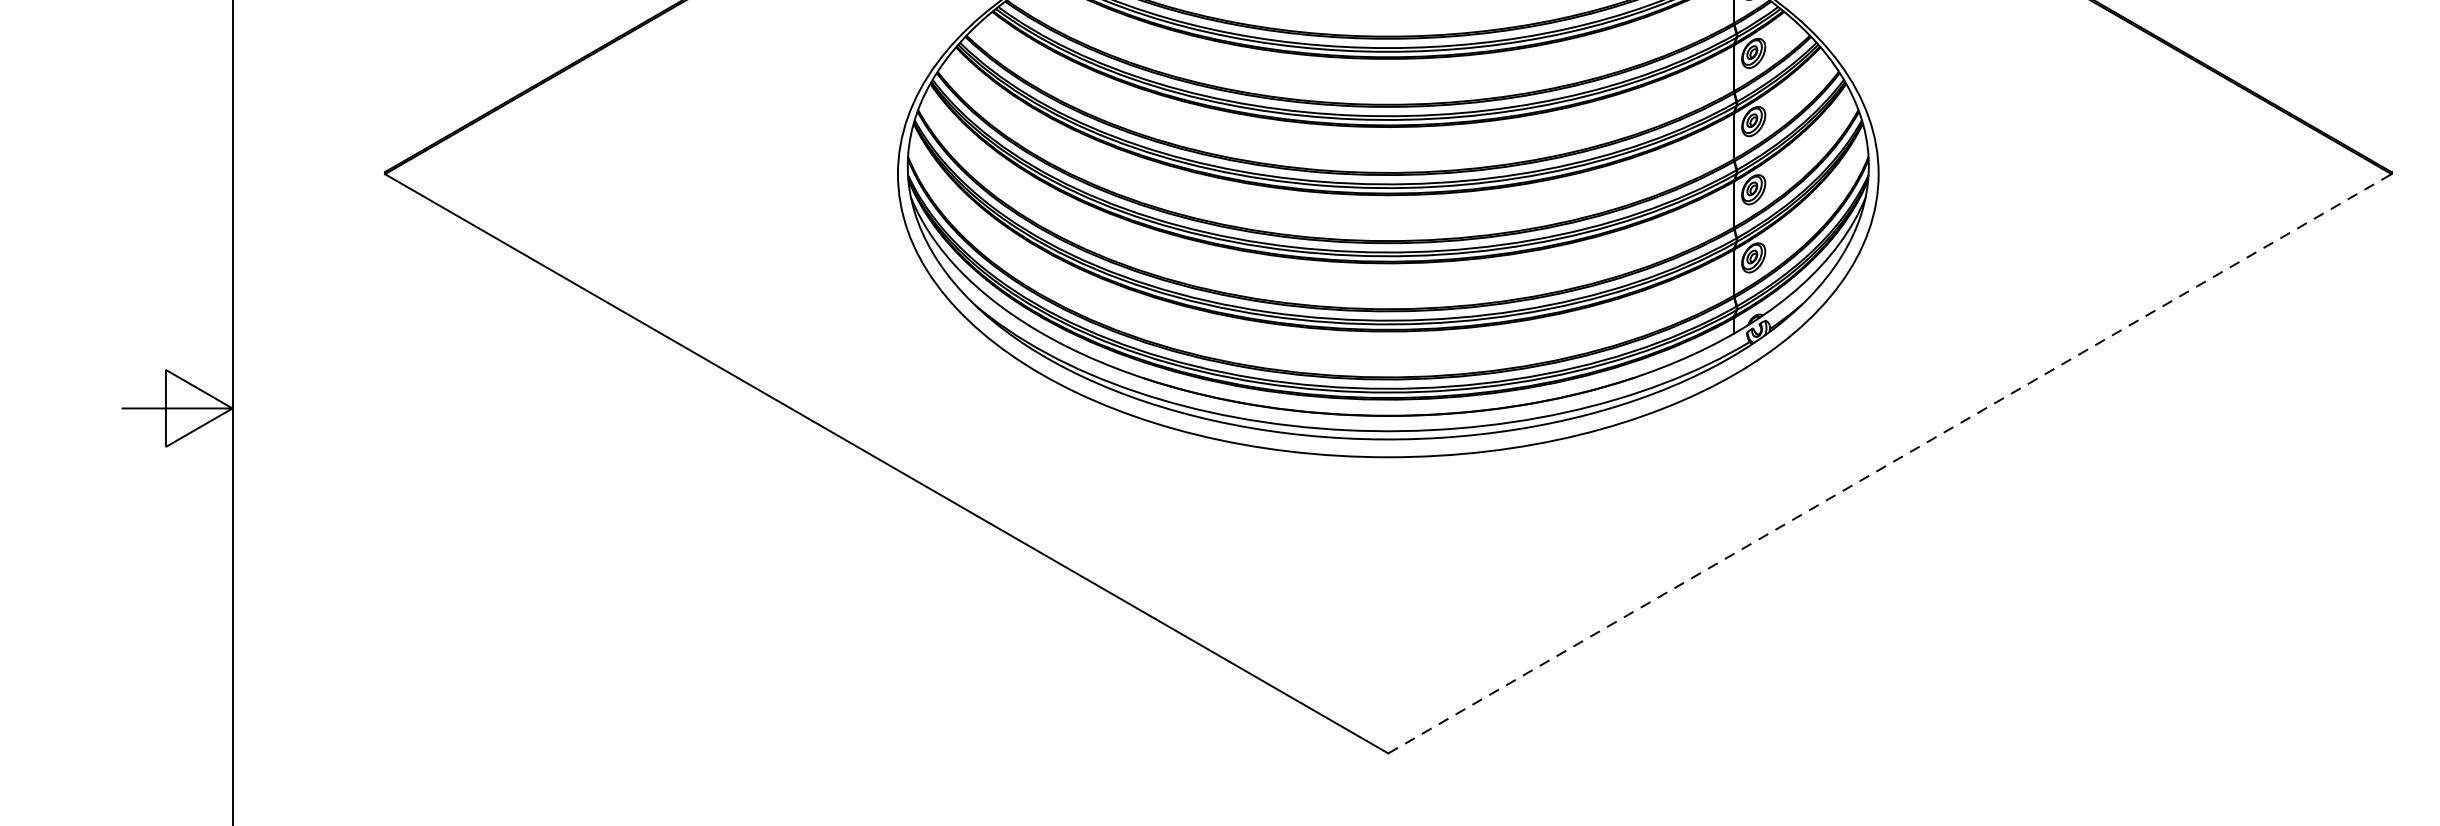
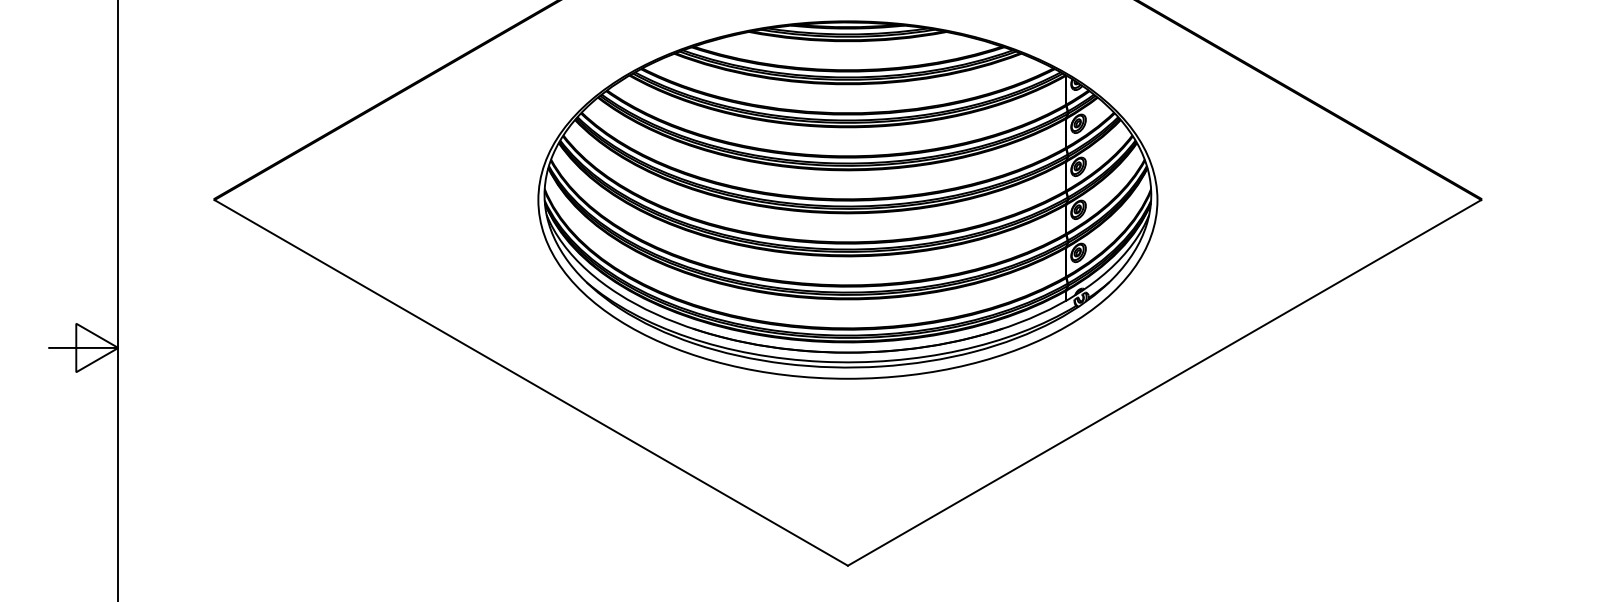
line: (1889, 463) -> (1164, 382), dashed -> solid

